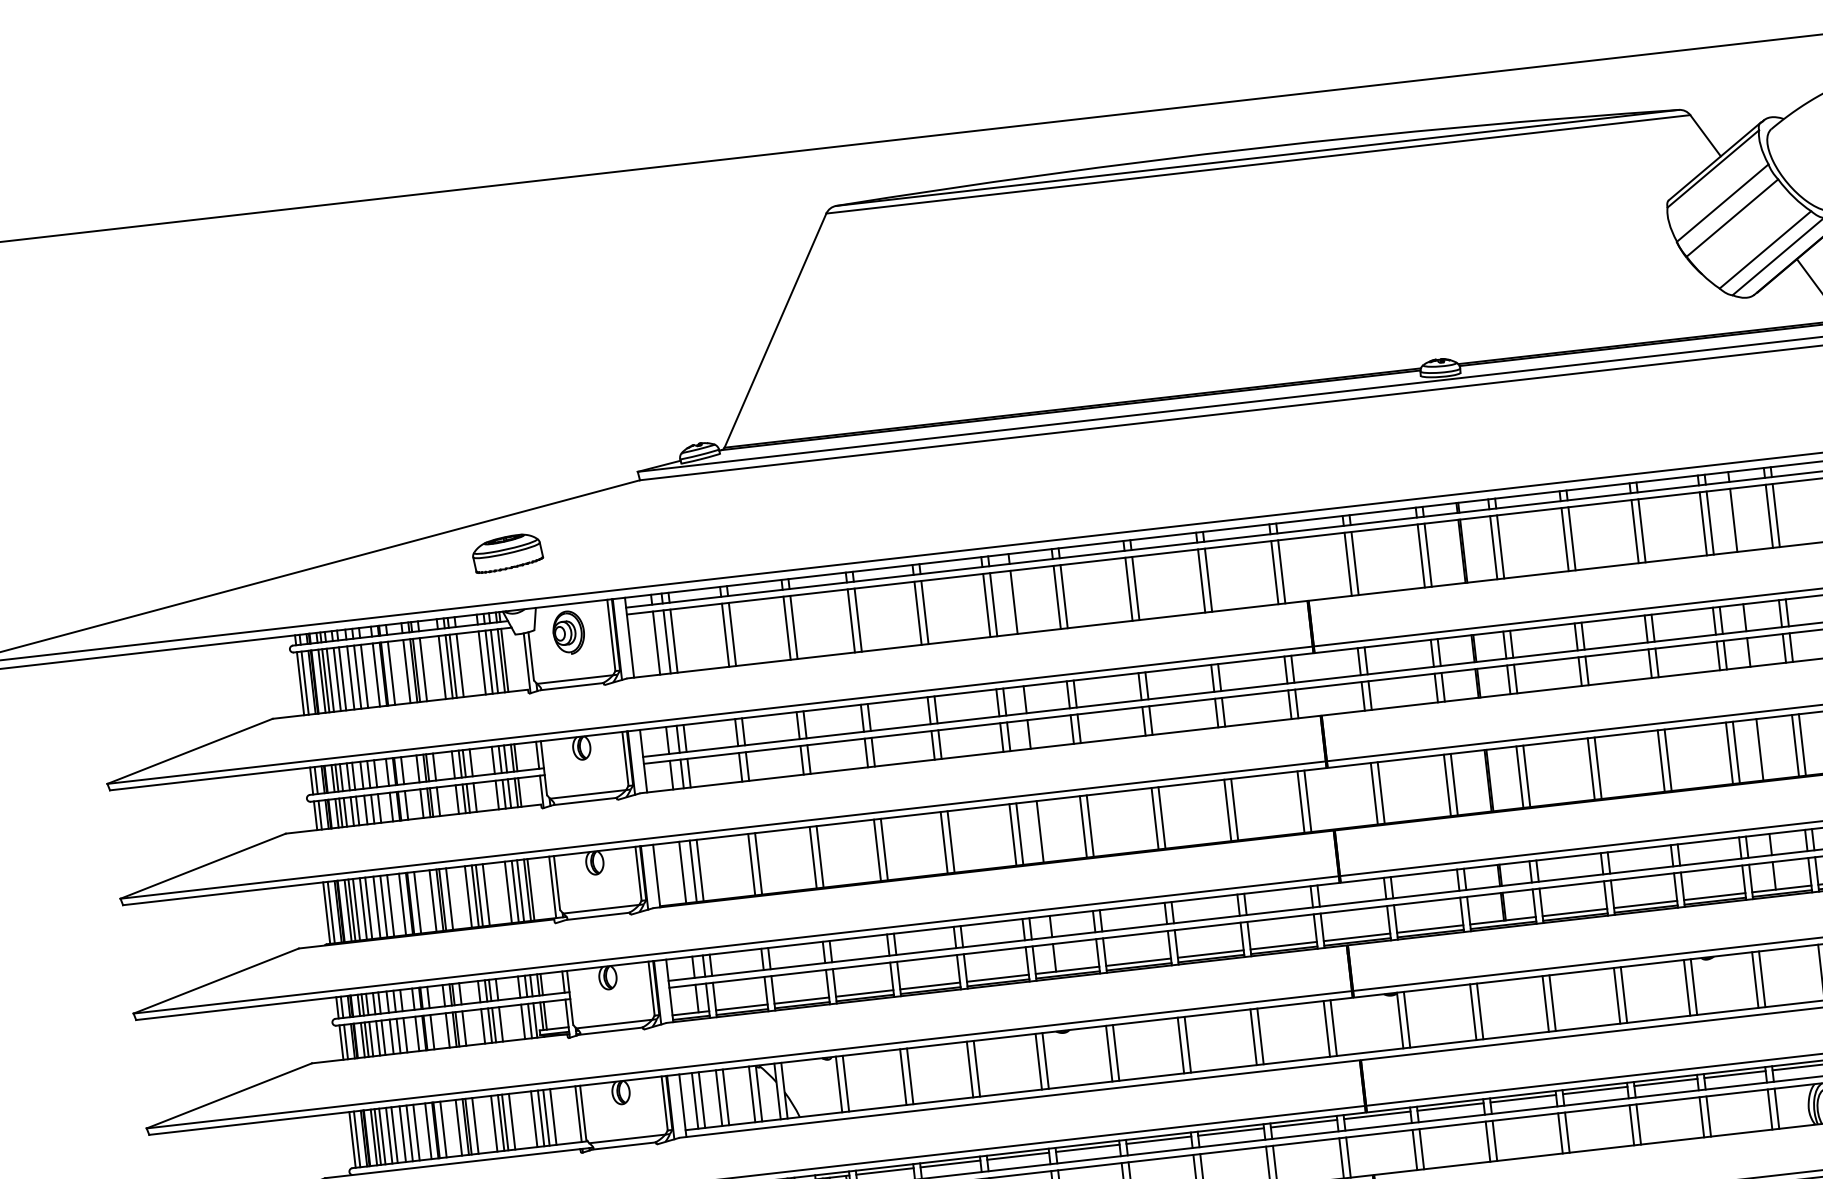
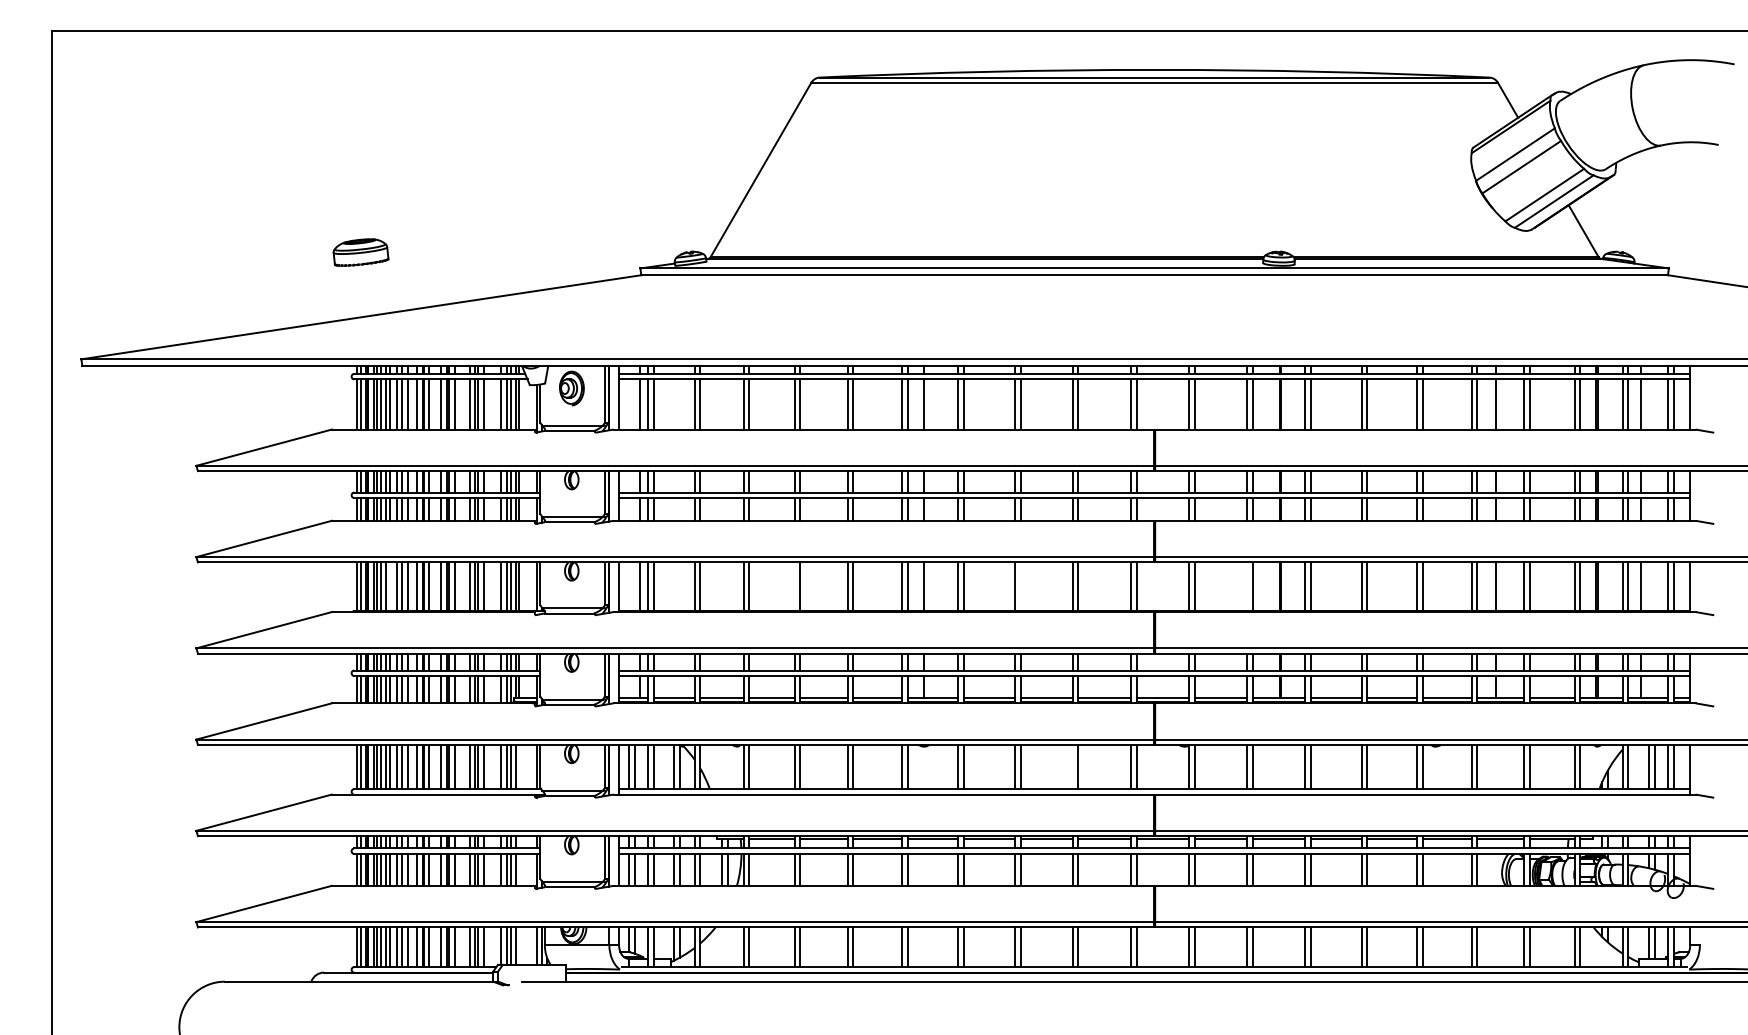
part: (506, 553) -> (360, 252), moved
line: (1447, 785) -> (1247, 586), removed
line: (1161, 817) -> (1020, 586), removed
line: (877, 850) -> (794, 586), removed
line: (368, 907) -> (390, 586), removed
line: (1253, 1036) -> (1072, 766), removed

